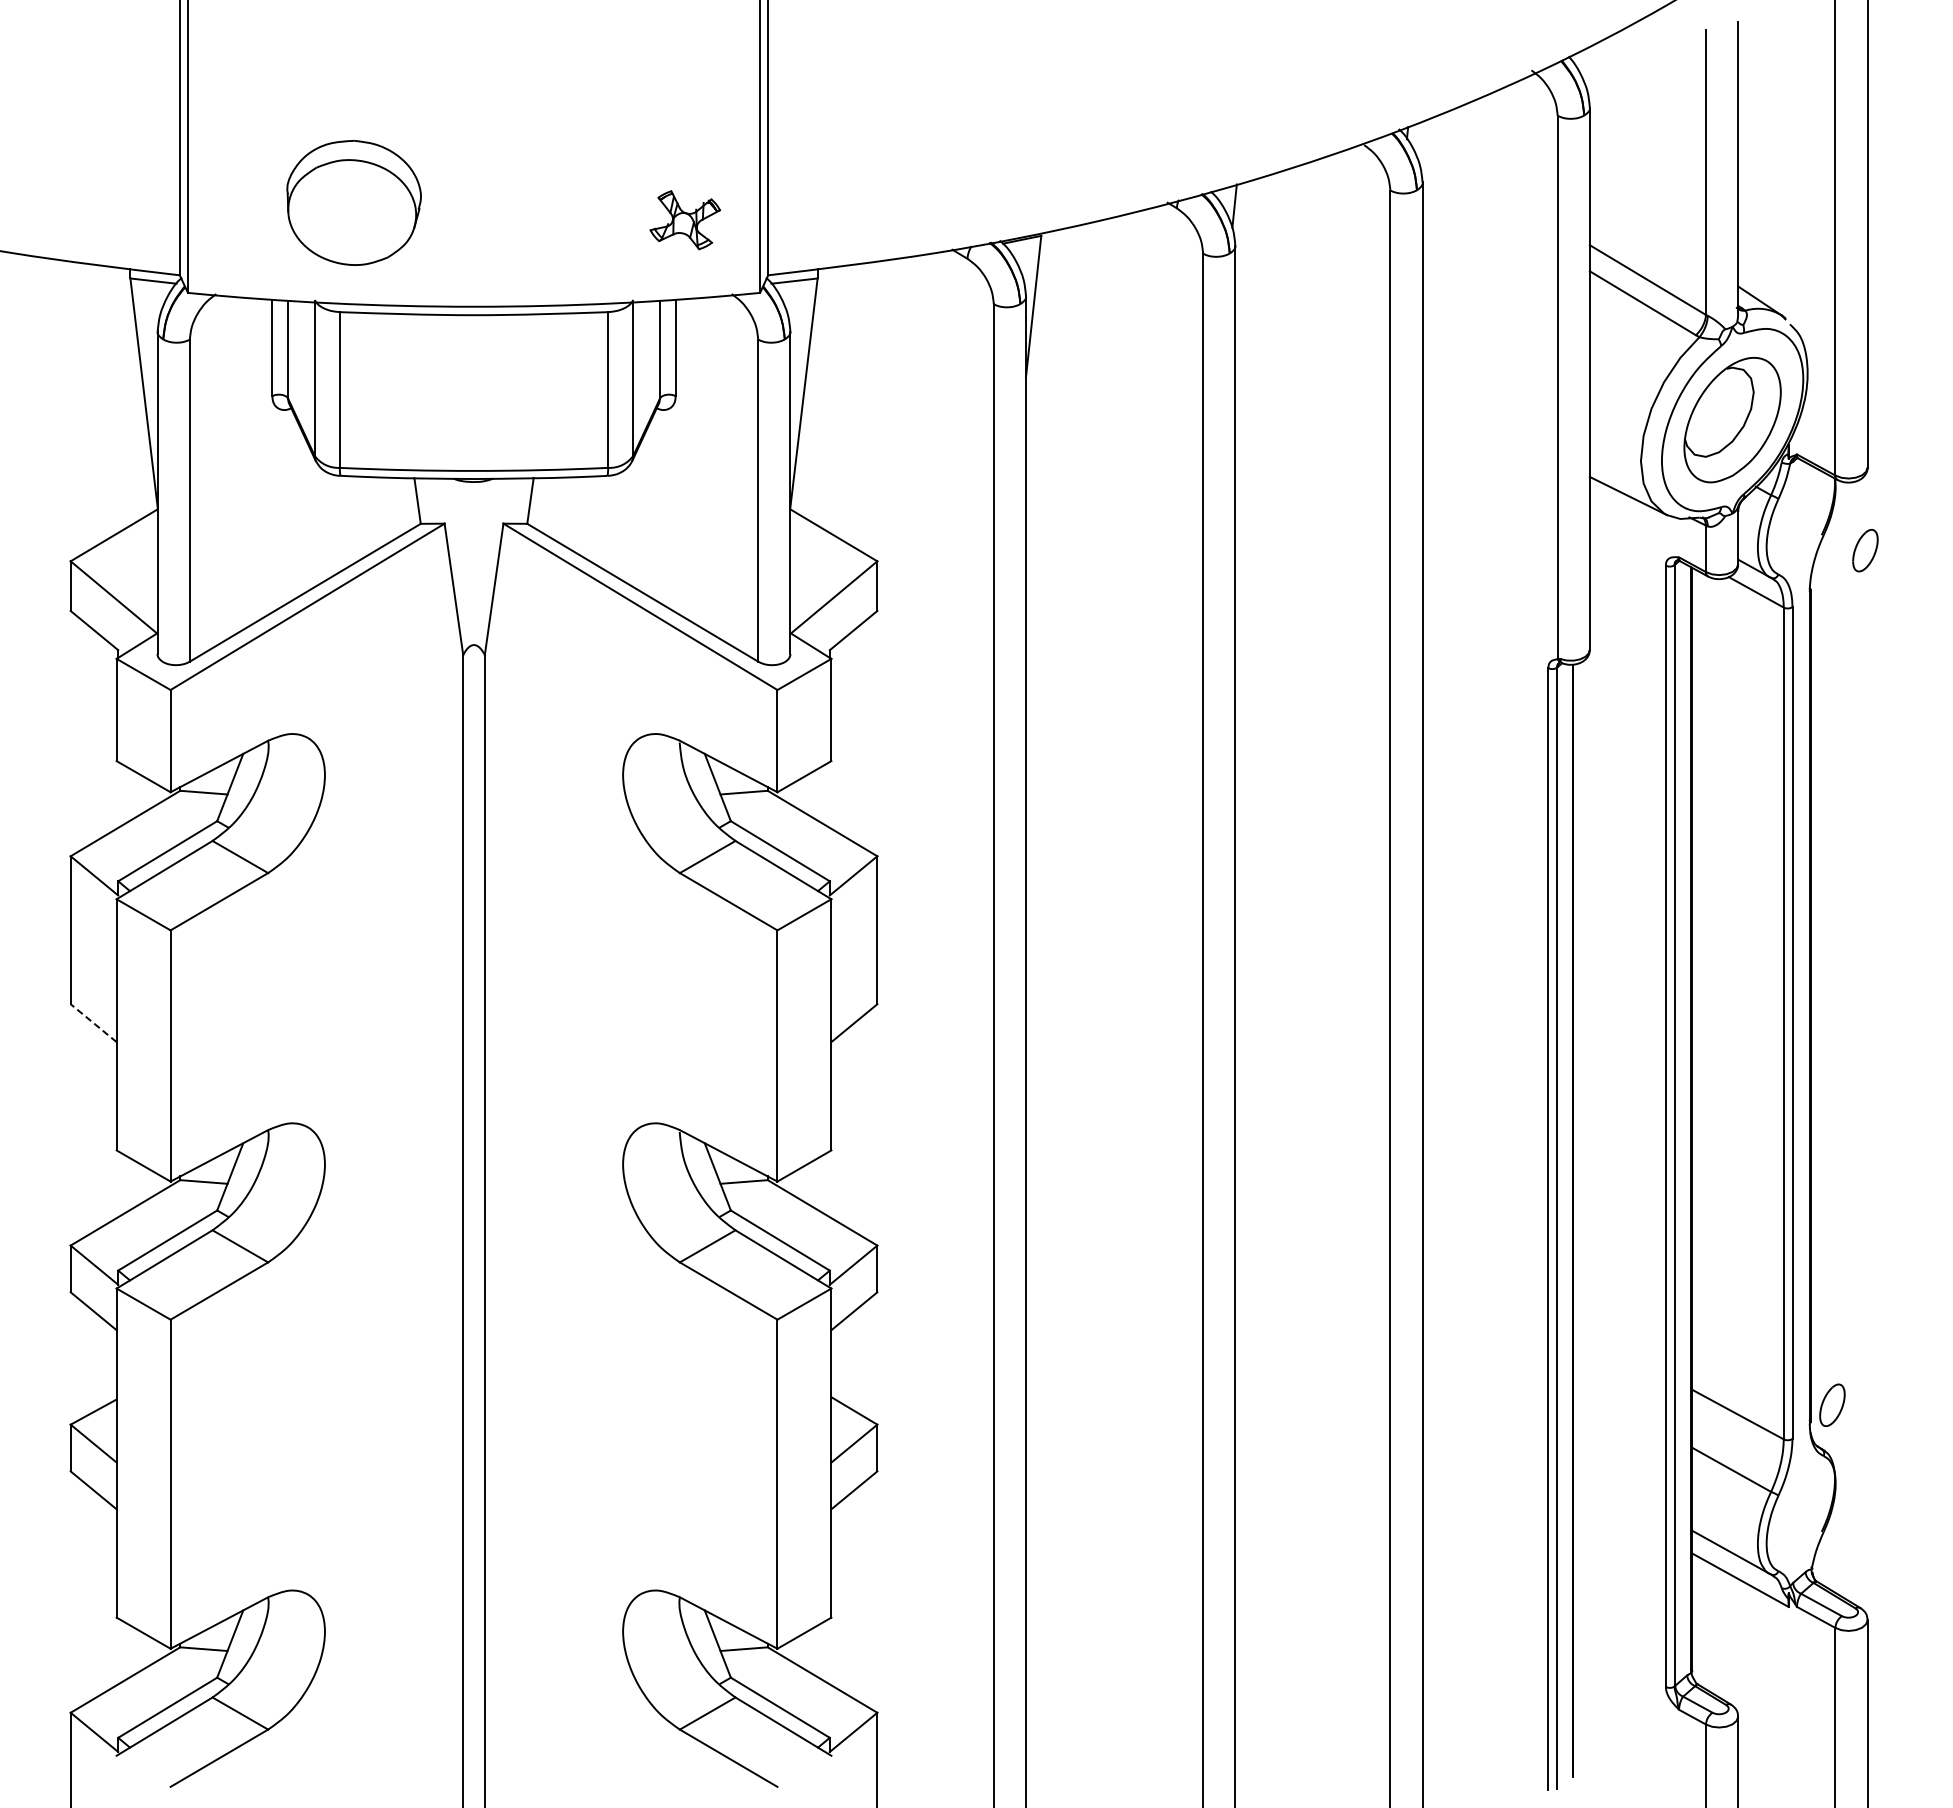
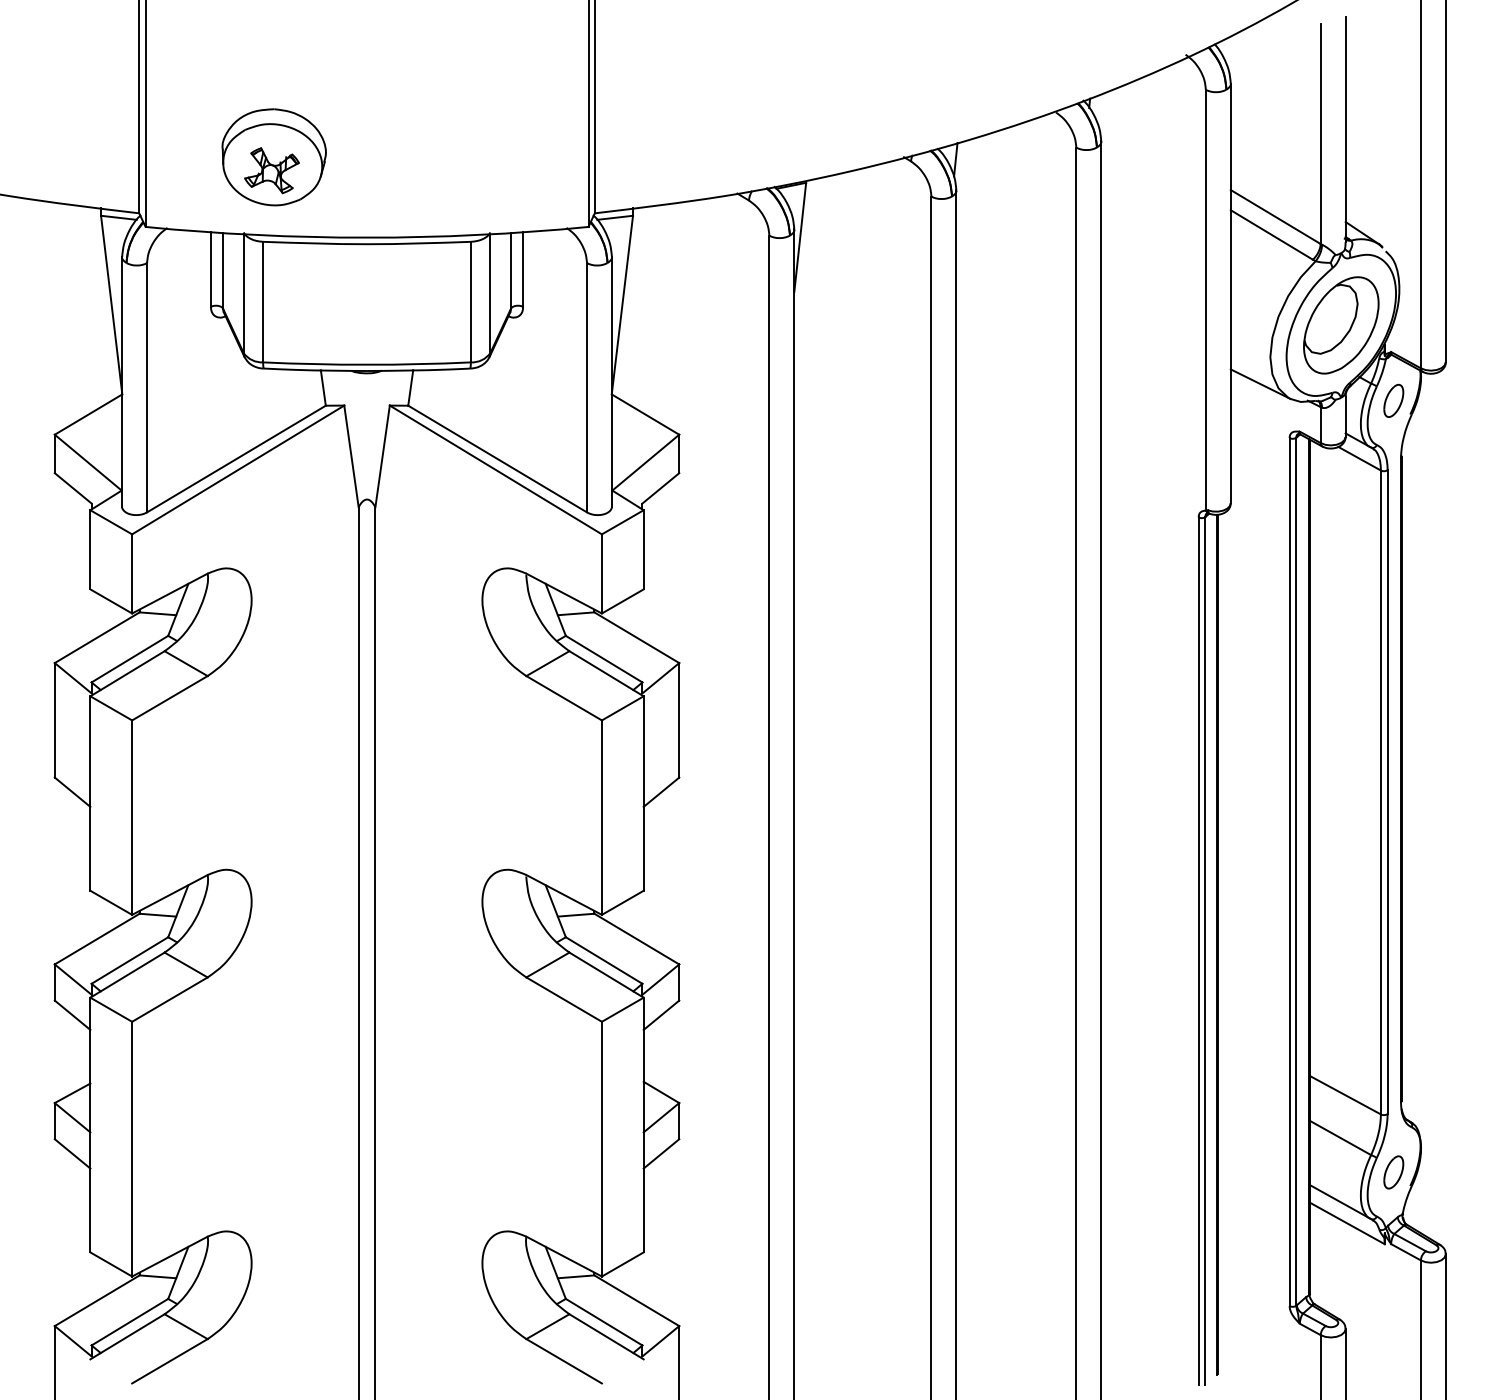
part: (684, 220) -> (271, 170), moved
part: (1865, 550) -> (1393, 400), moved
line: (93, 1023) -> (72, 792), dashed -> solid
part: (1832, 1404) -> (1393, 1171), moved

